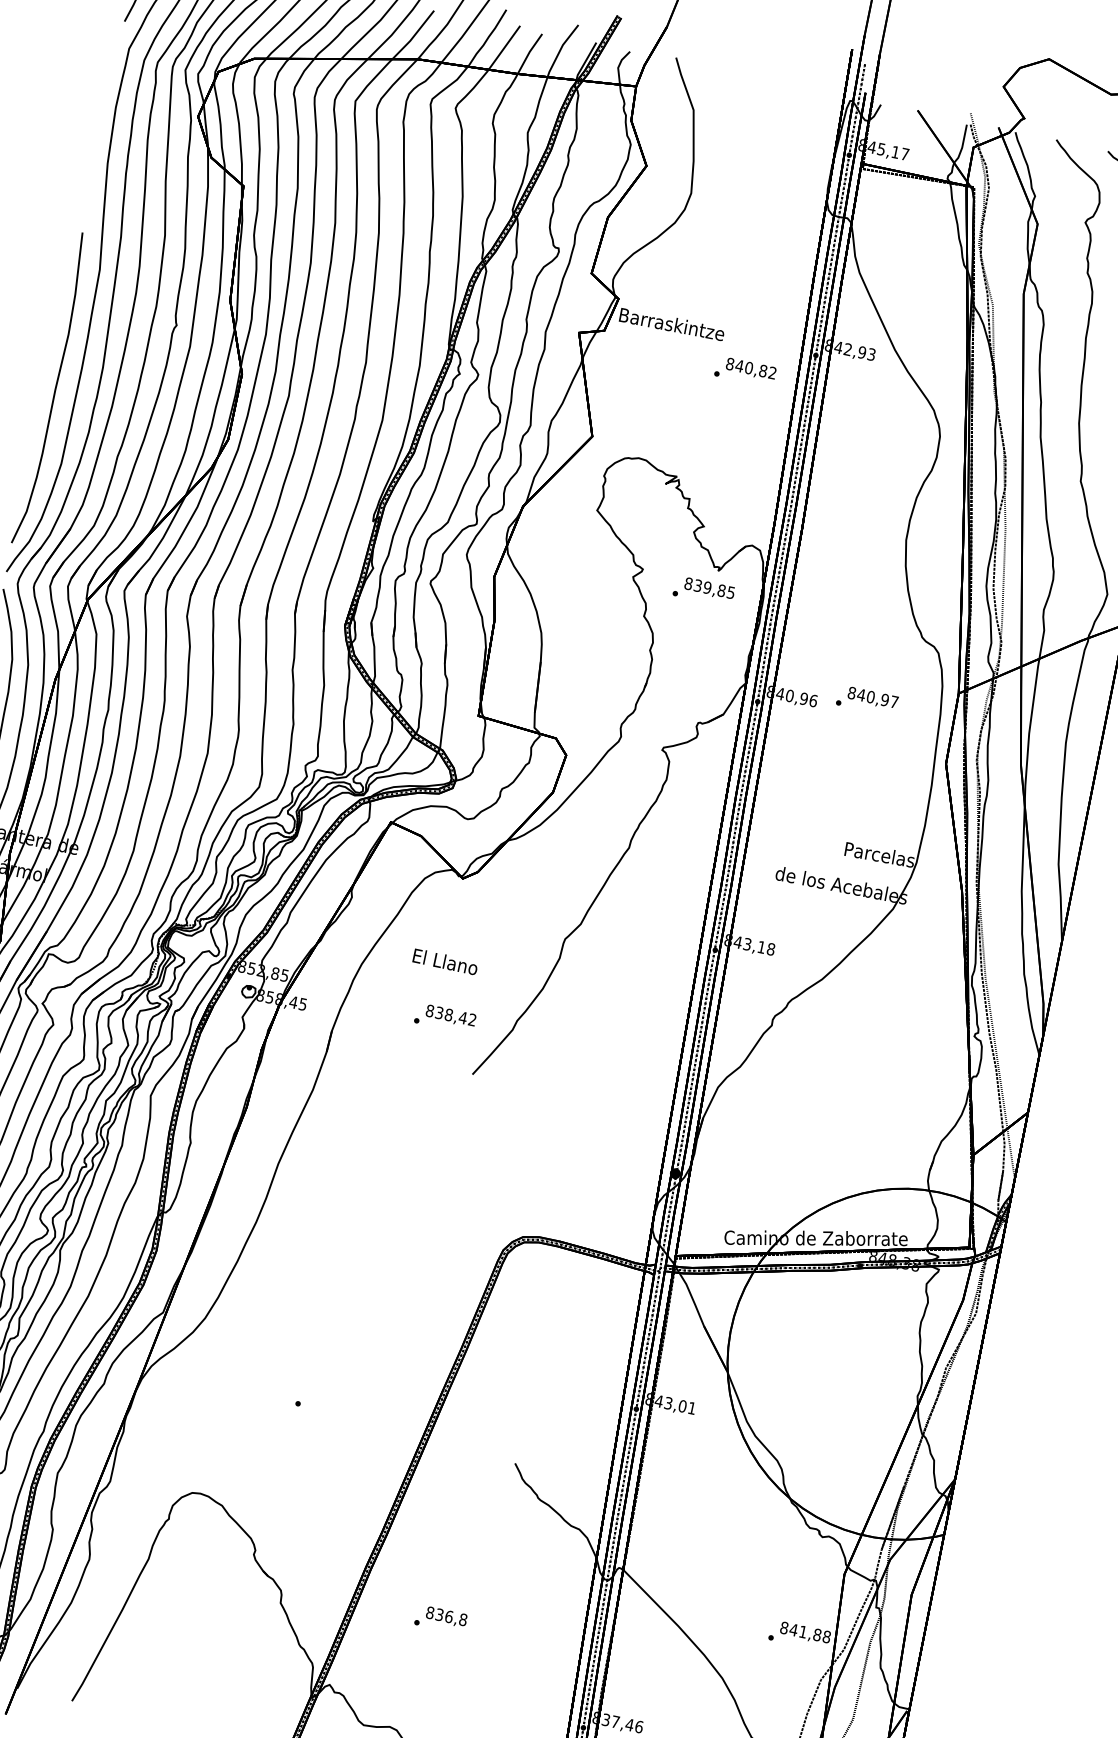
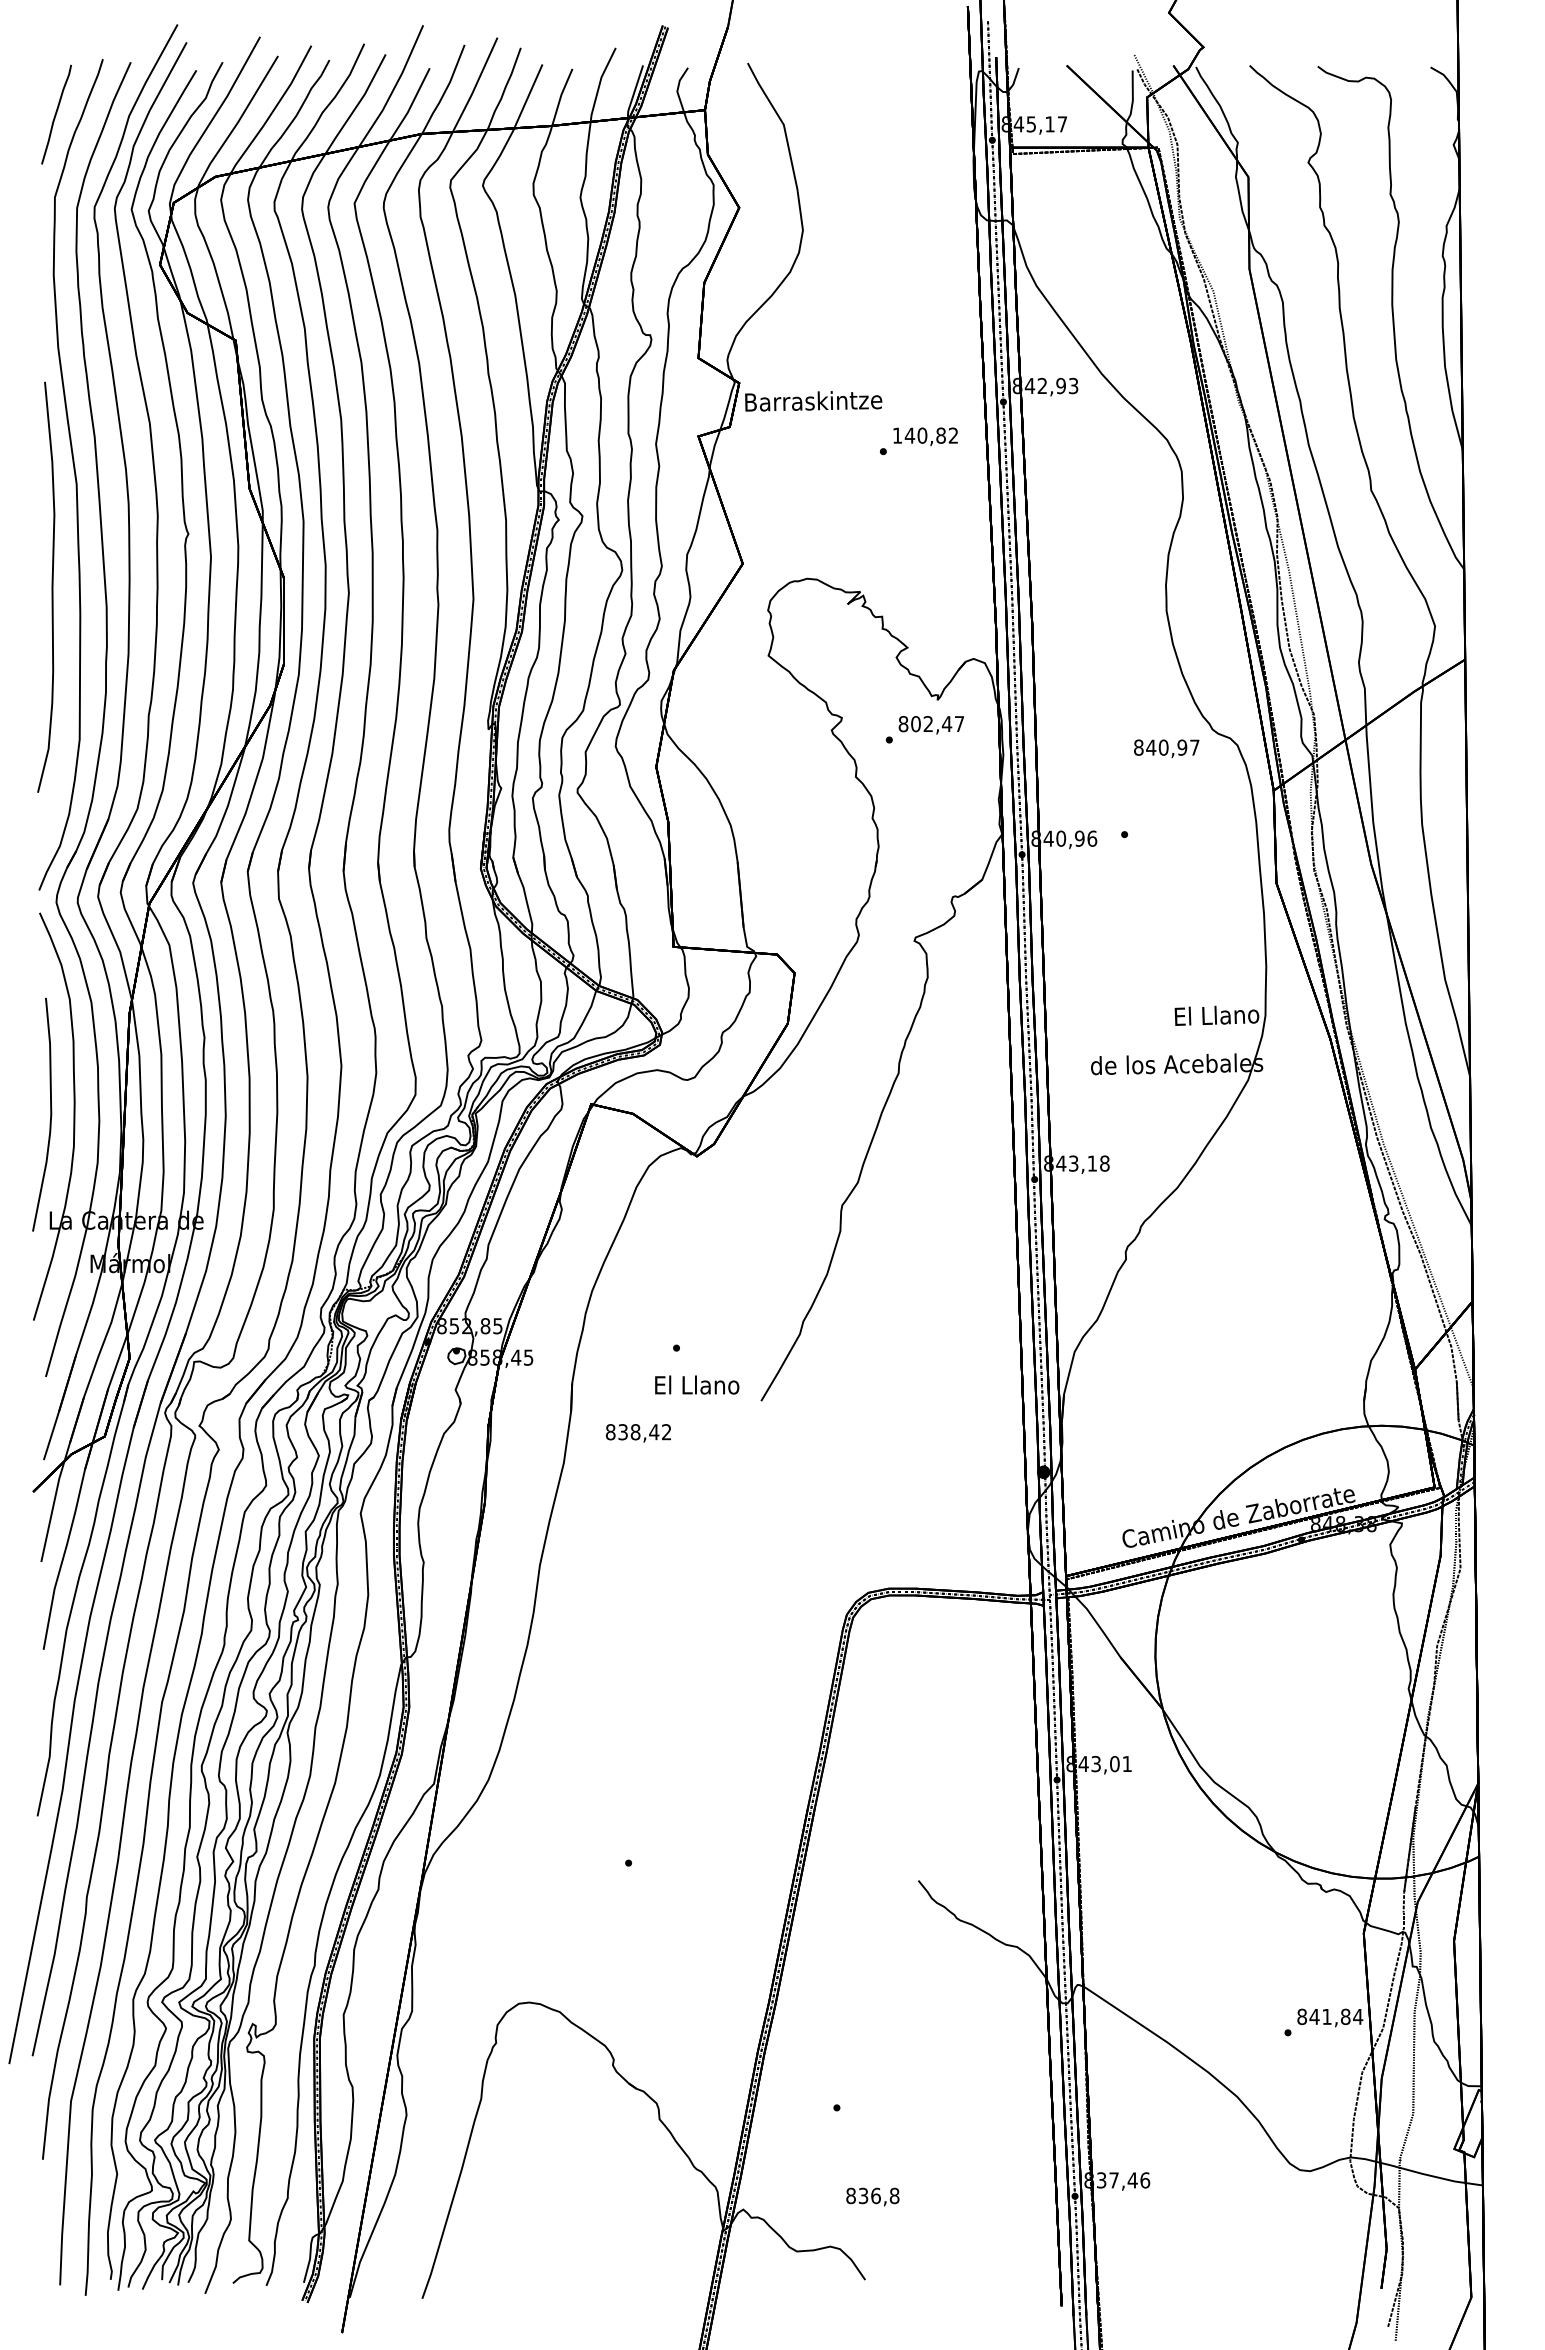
text: (730, 363) -> (897, 435), 840,82 -> 140,82
curve: (54, 388) -> (51, 586), moved
text: (714, 589) -> (937, 724), 839,85 -> 802,47
text: (872, 698) -> (1166, 748), moved
text: (879, 854) -> (1216, 1015), Parcelas -> El Llano
text: (445, 961) -> (697, 1384), moved
text: (450, 1016) -> (638, 1433), moved
text: (446, 1616) -> (872, 2196), moved
text: (827, 1636) -> (1358, 2016), 841,88 -> 841,84

